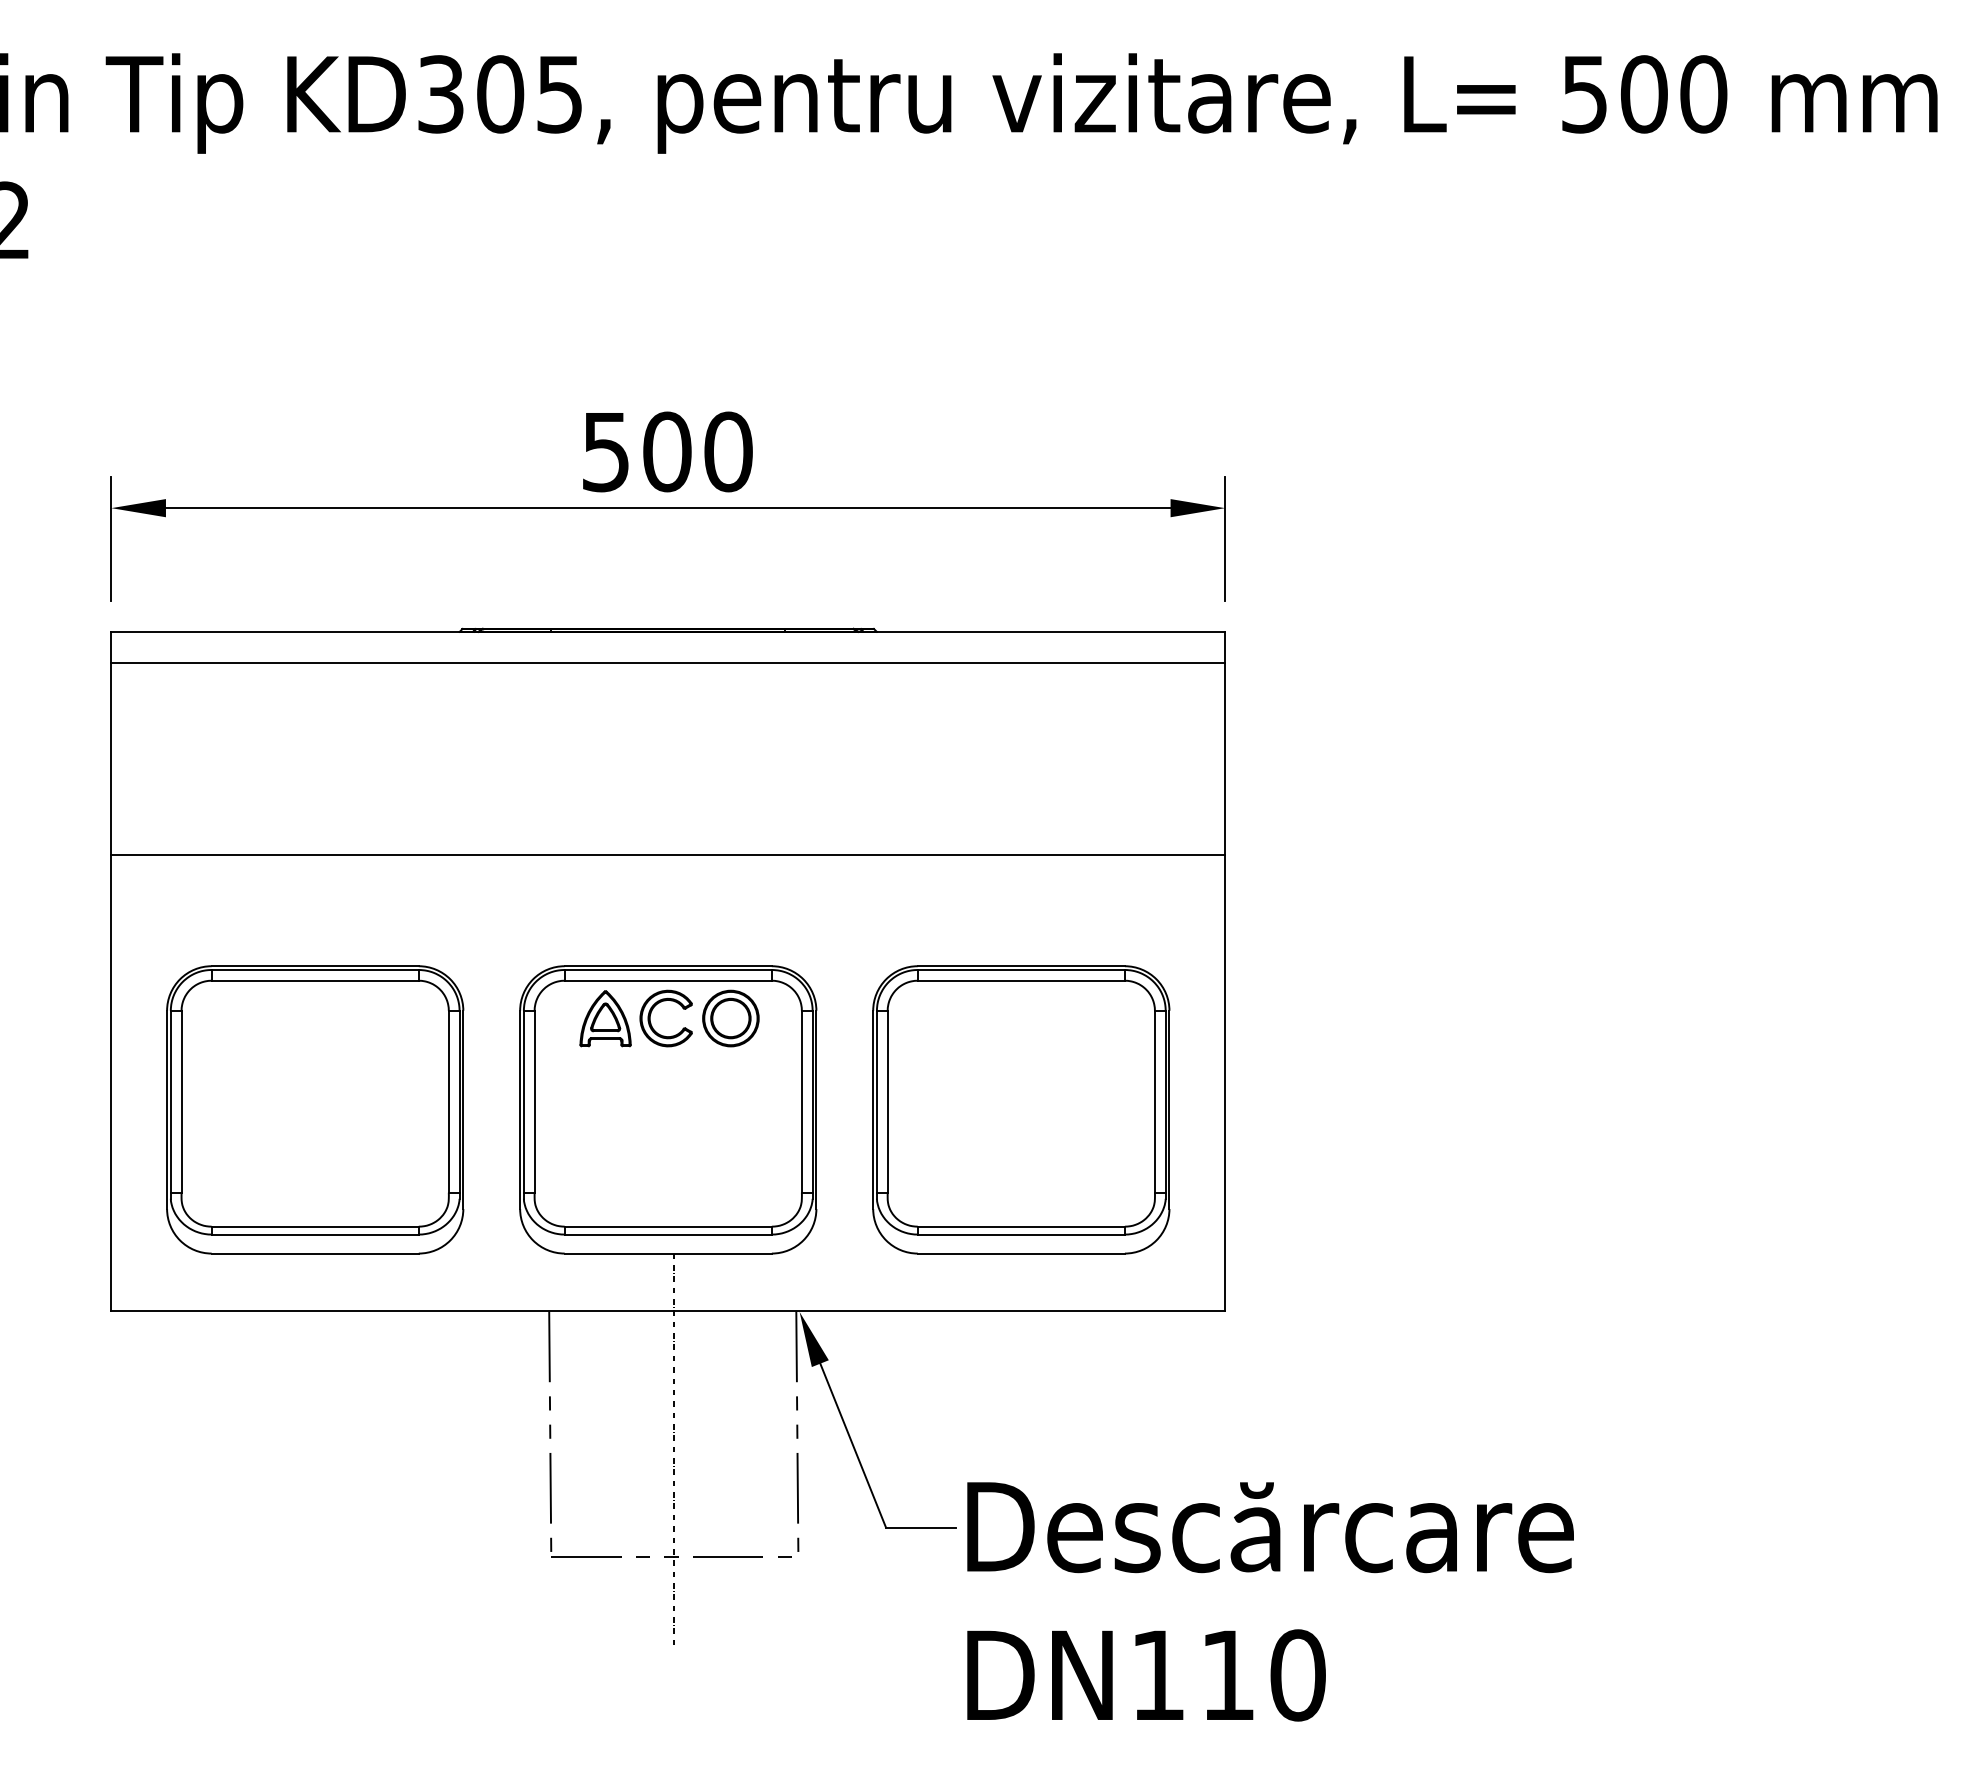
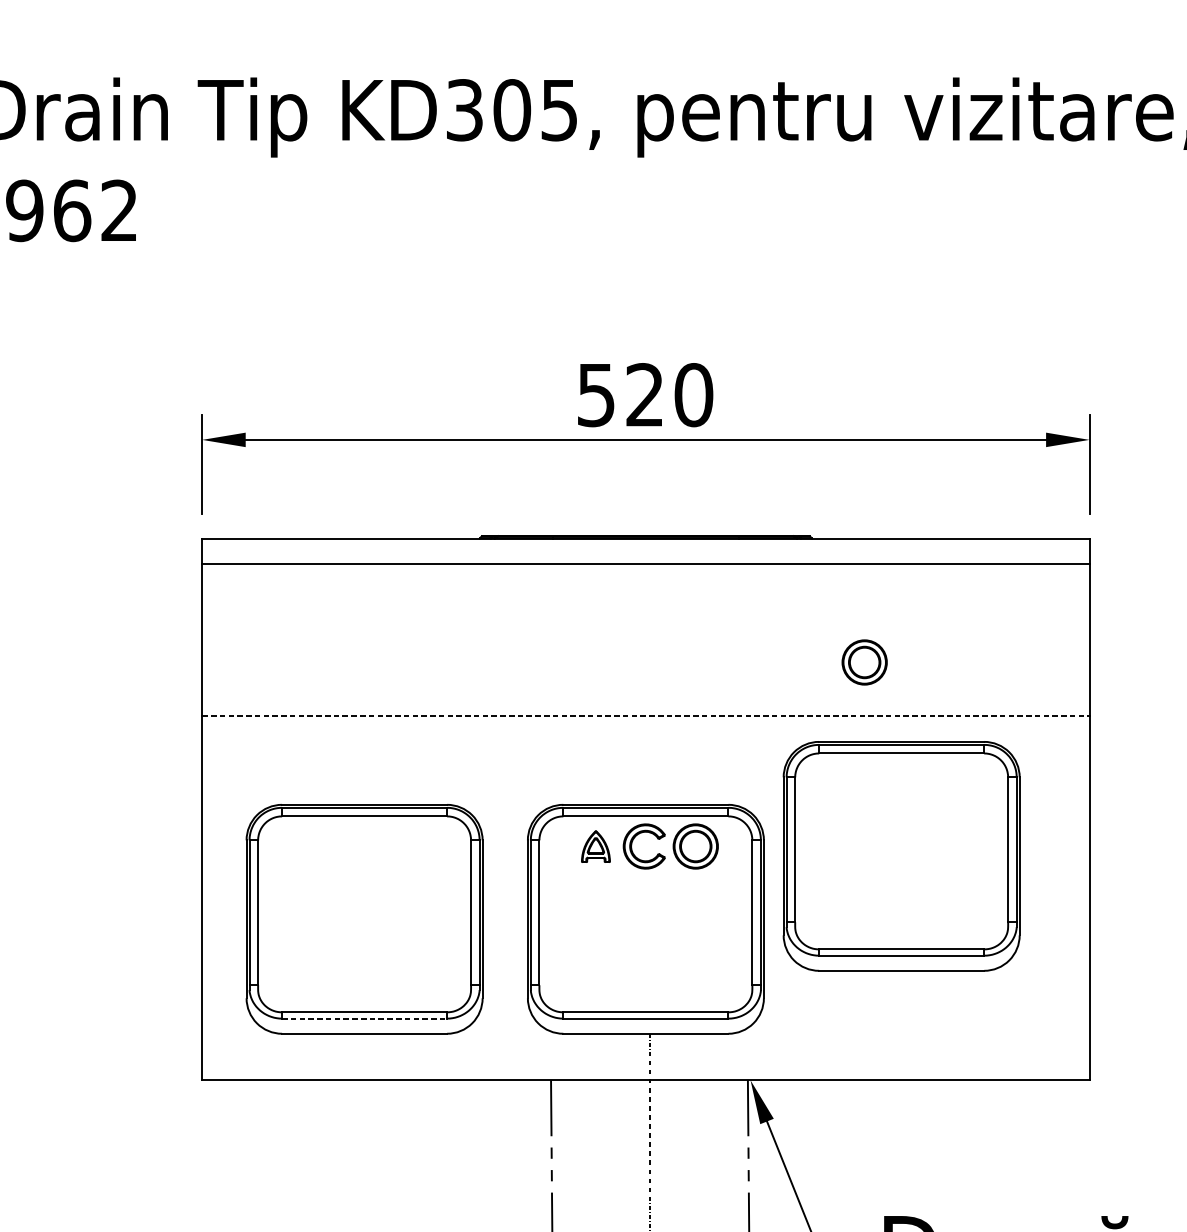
text: (667, 451) -> (645, 394), 500 -> 520
part: (942, 787) -> (864, 662), added
line: (668, 854) -> (646, 715), solid -> dashed
part: (605, 1018) -> (595, 846), size x0.7
part: (1021, 1109) -> (901, 856), moved
line: (315, 1234) -> (364, 1018), solid -> dashed

